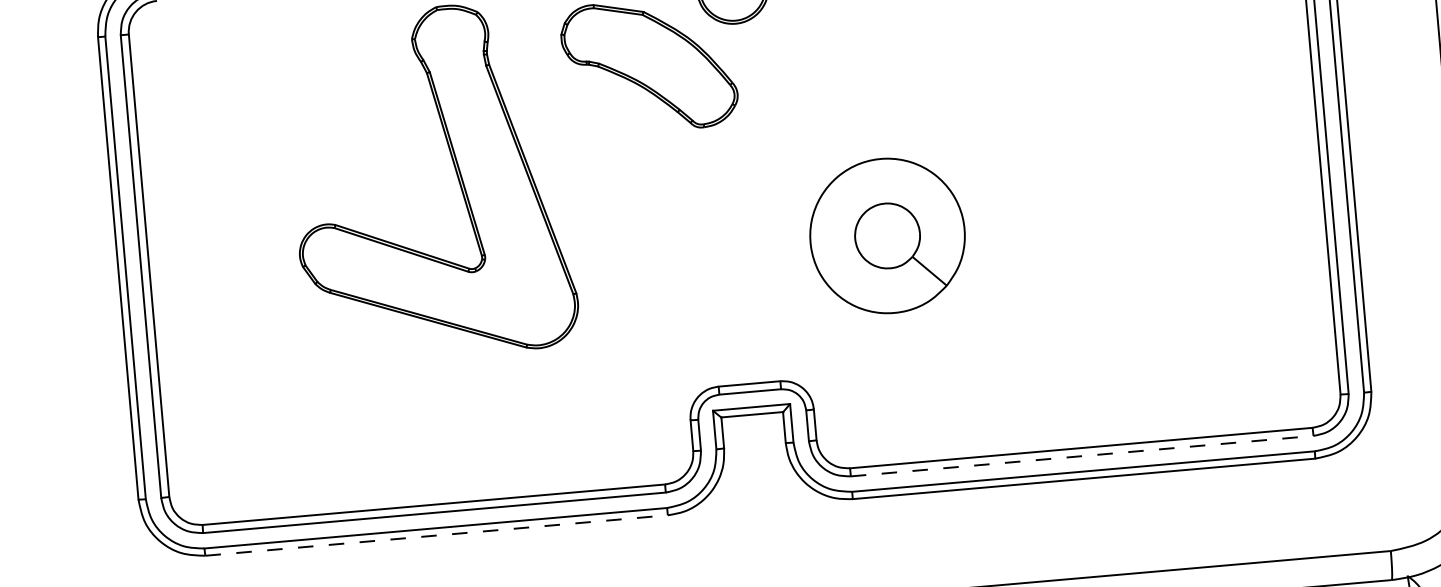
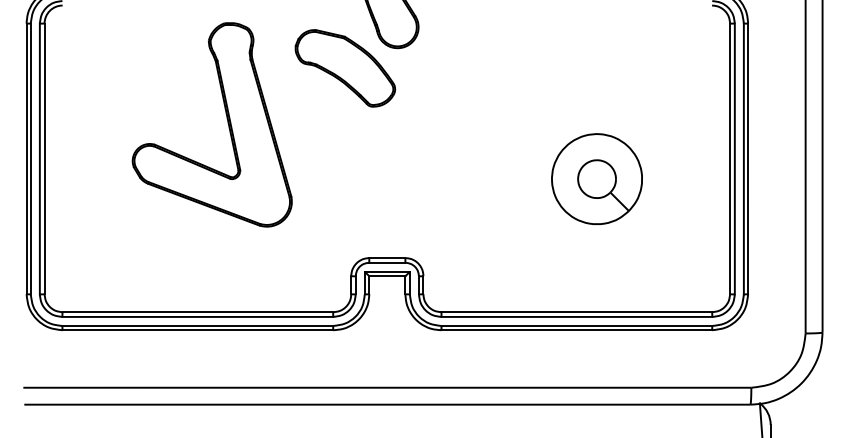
part: (886, 234) -> (596, 178), moved
line: (1083, 455) -> (577, 316), dashed -> solid
line: (437, 535) -> (198, 330), dashed -> solid

